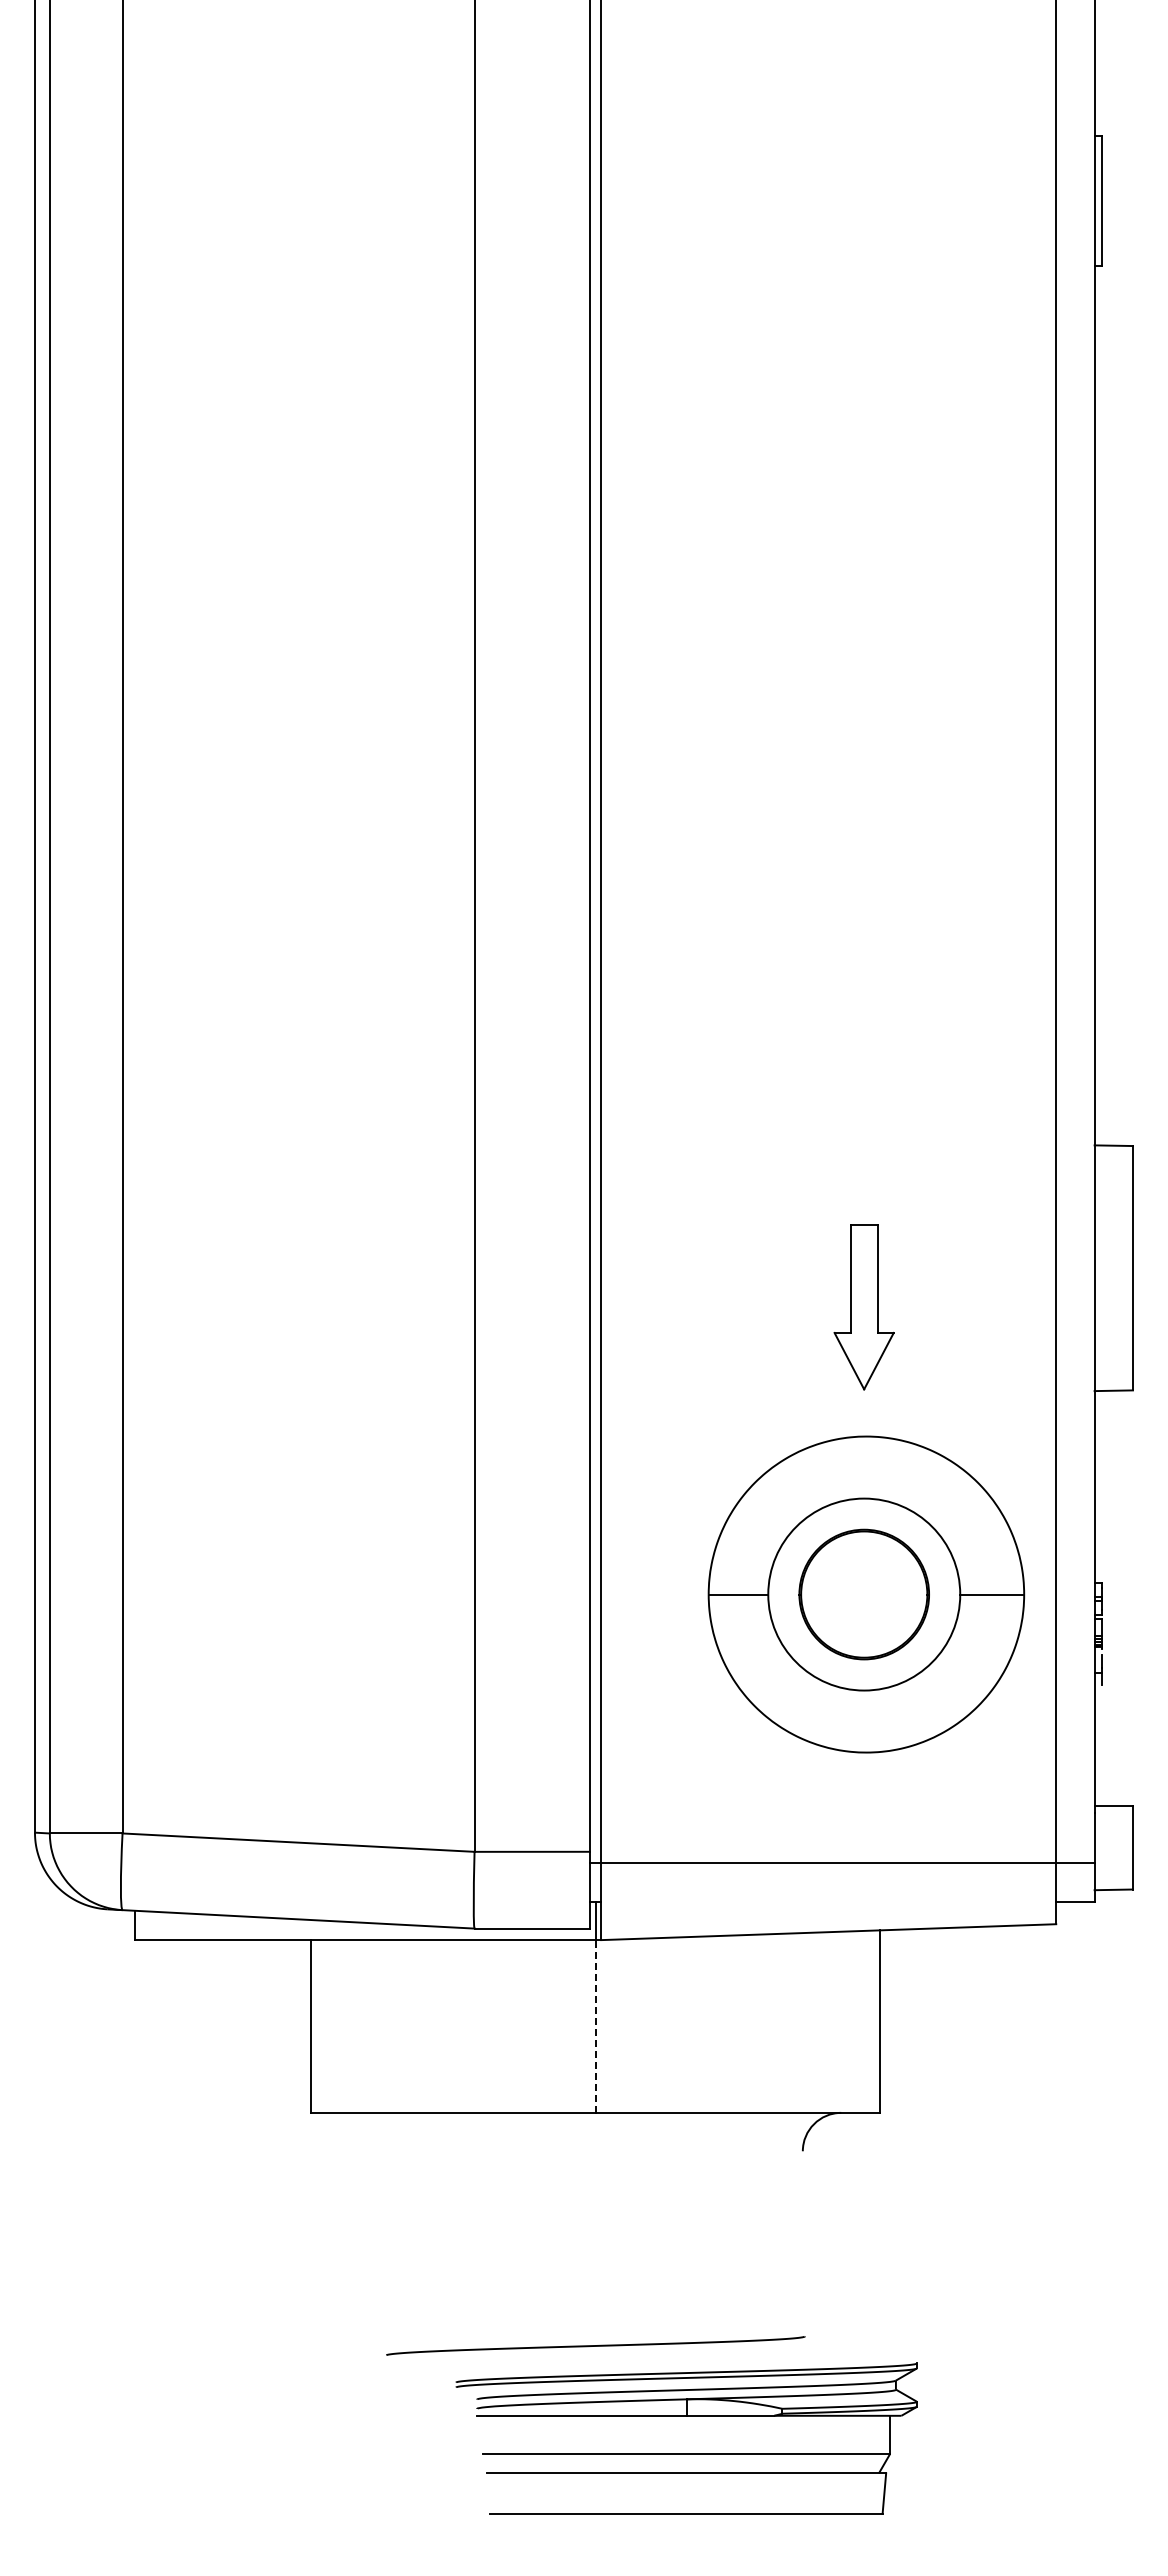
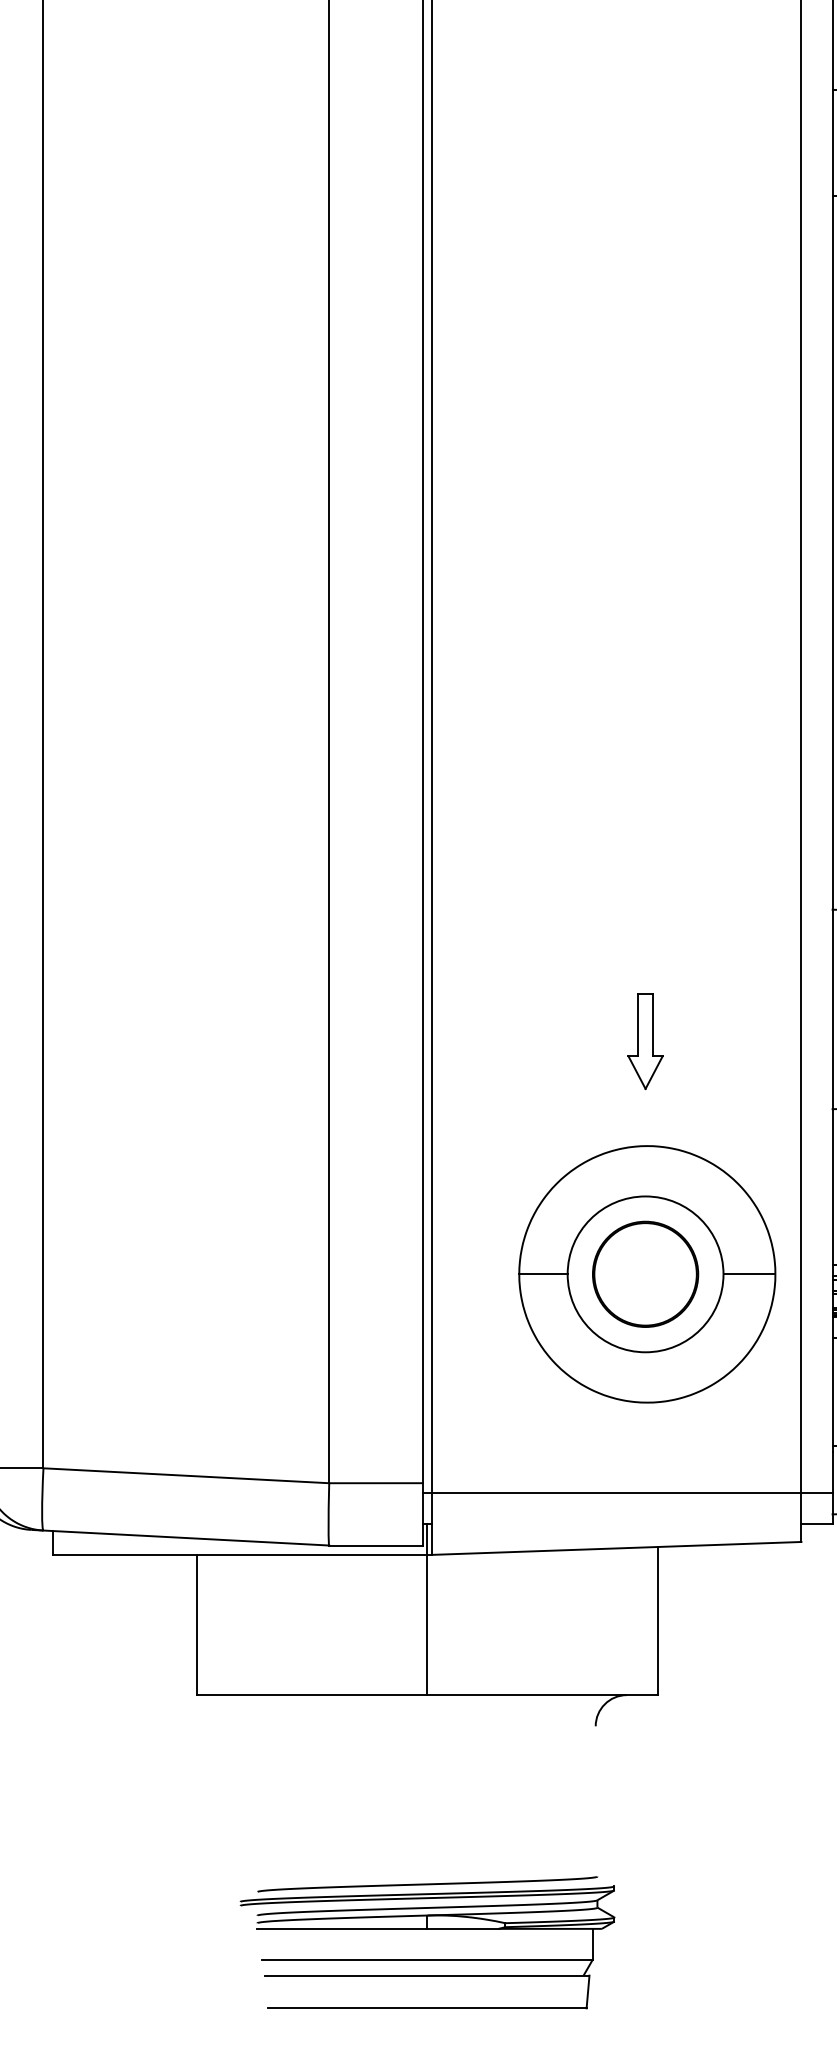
part: (864, 1307) -> (645, 1041), size x0.71
line: (595, 2026) -> (427, 1625), dashed -> solid
part: (686, 2453) -> (427, 1959), moved

